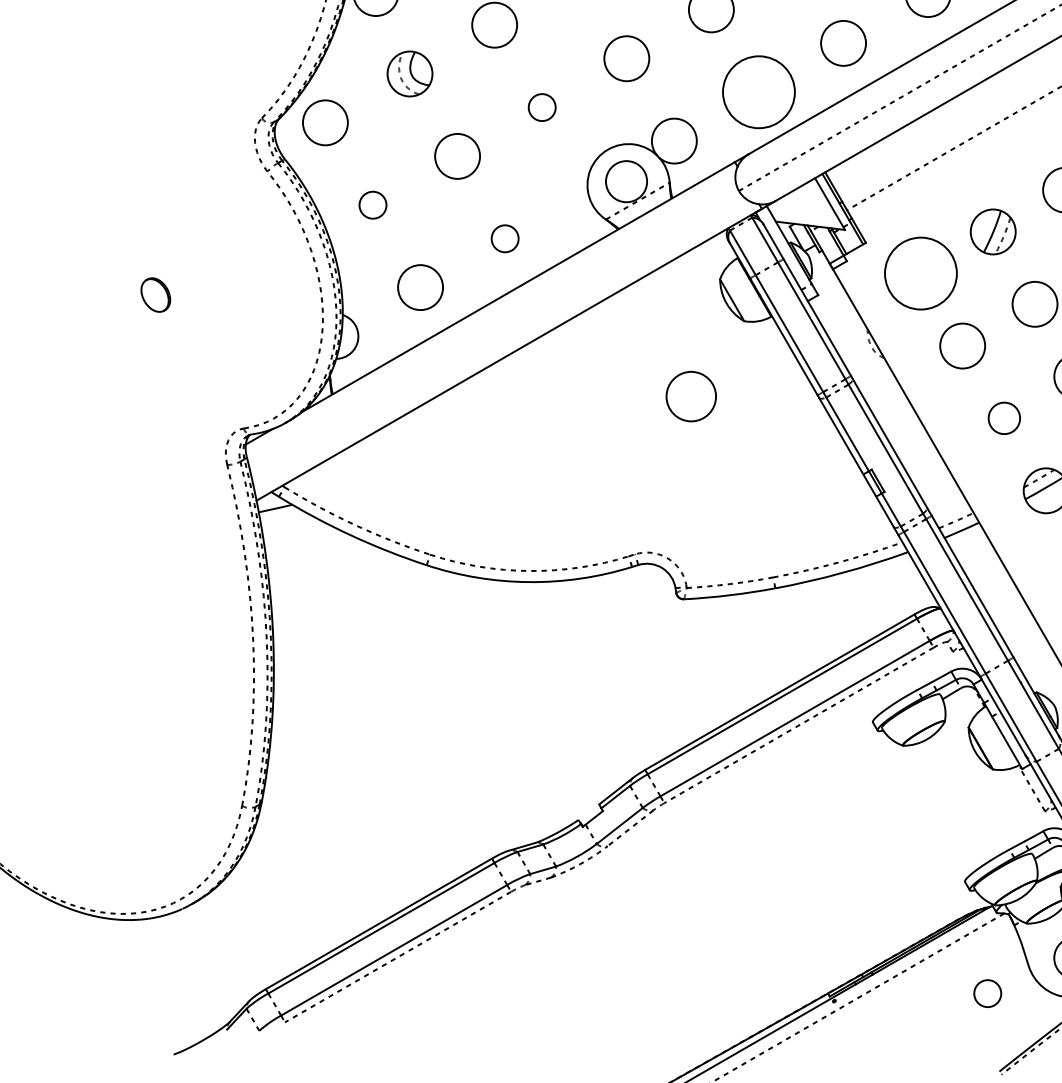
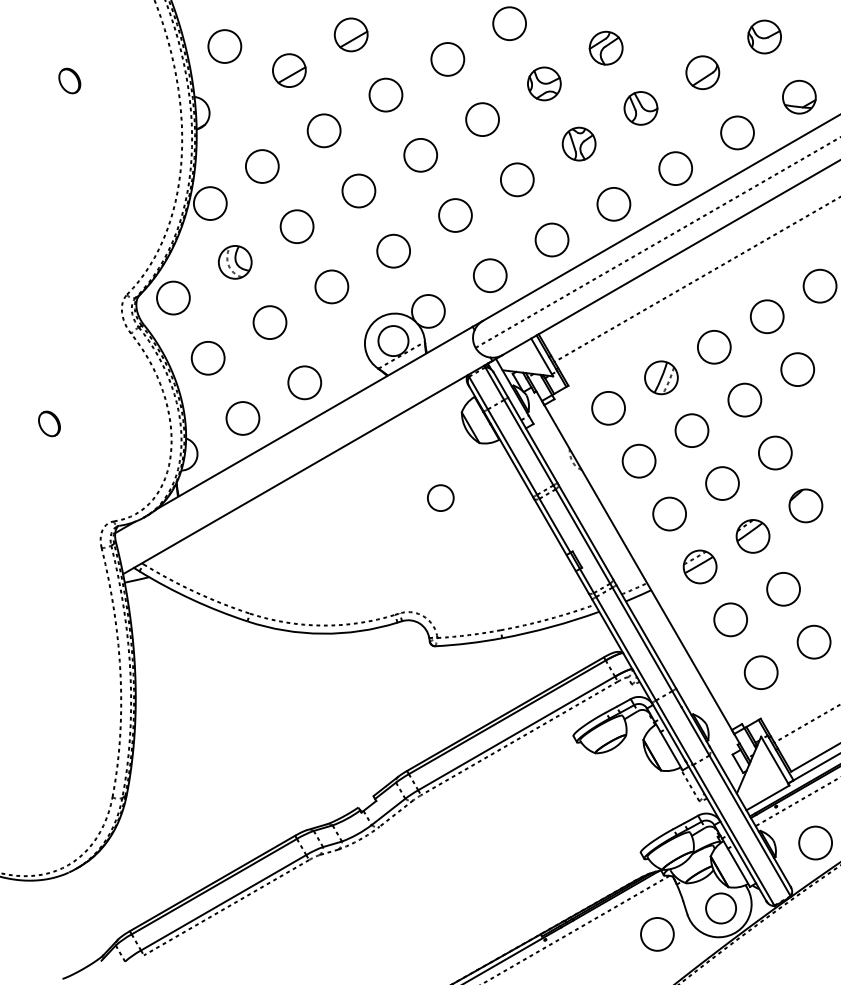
circle: (757, 91) -> (489, 275), size x0.62
circle: (541, 107) -> (331, 286), size x1.67
circle: (372, 204) -> (207, 357), size x1.67
circle: (504, 238) -> (304, 382), size x1.67
circle: (920, 273) -> (608, 408), size x0.62
circle: (690, 397) -> (440, 498), size x0.71
circle: (1004, 417) -> (669, 513), size x1.43
circle: (987, 993) -> (657, 934), size x1.67

